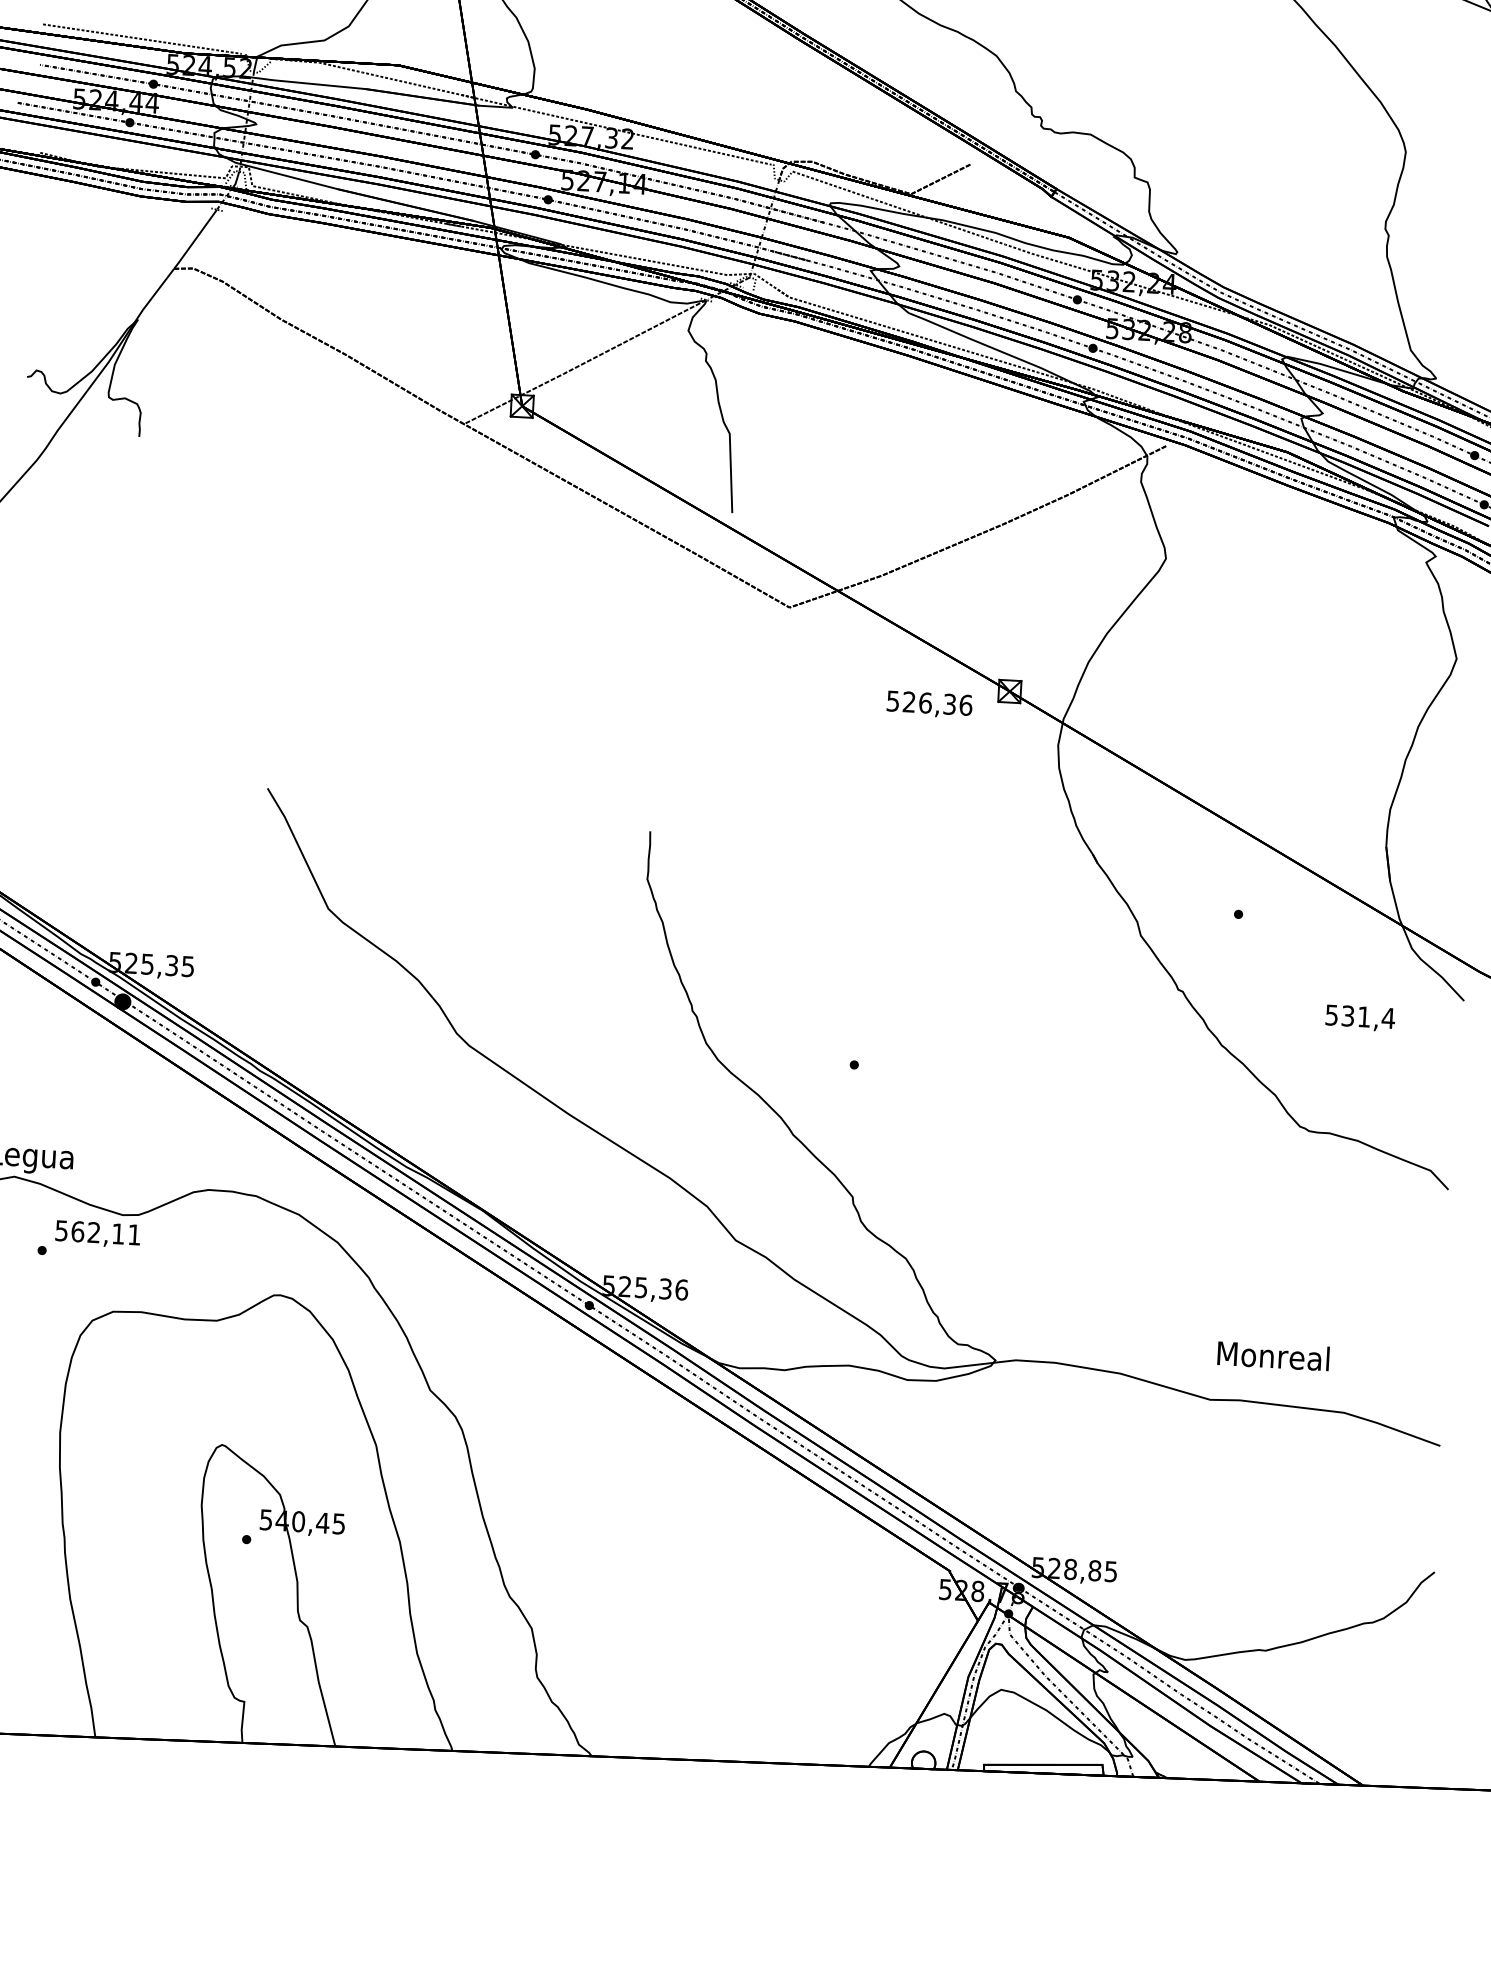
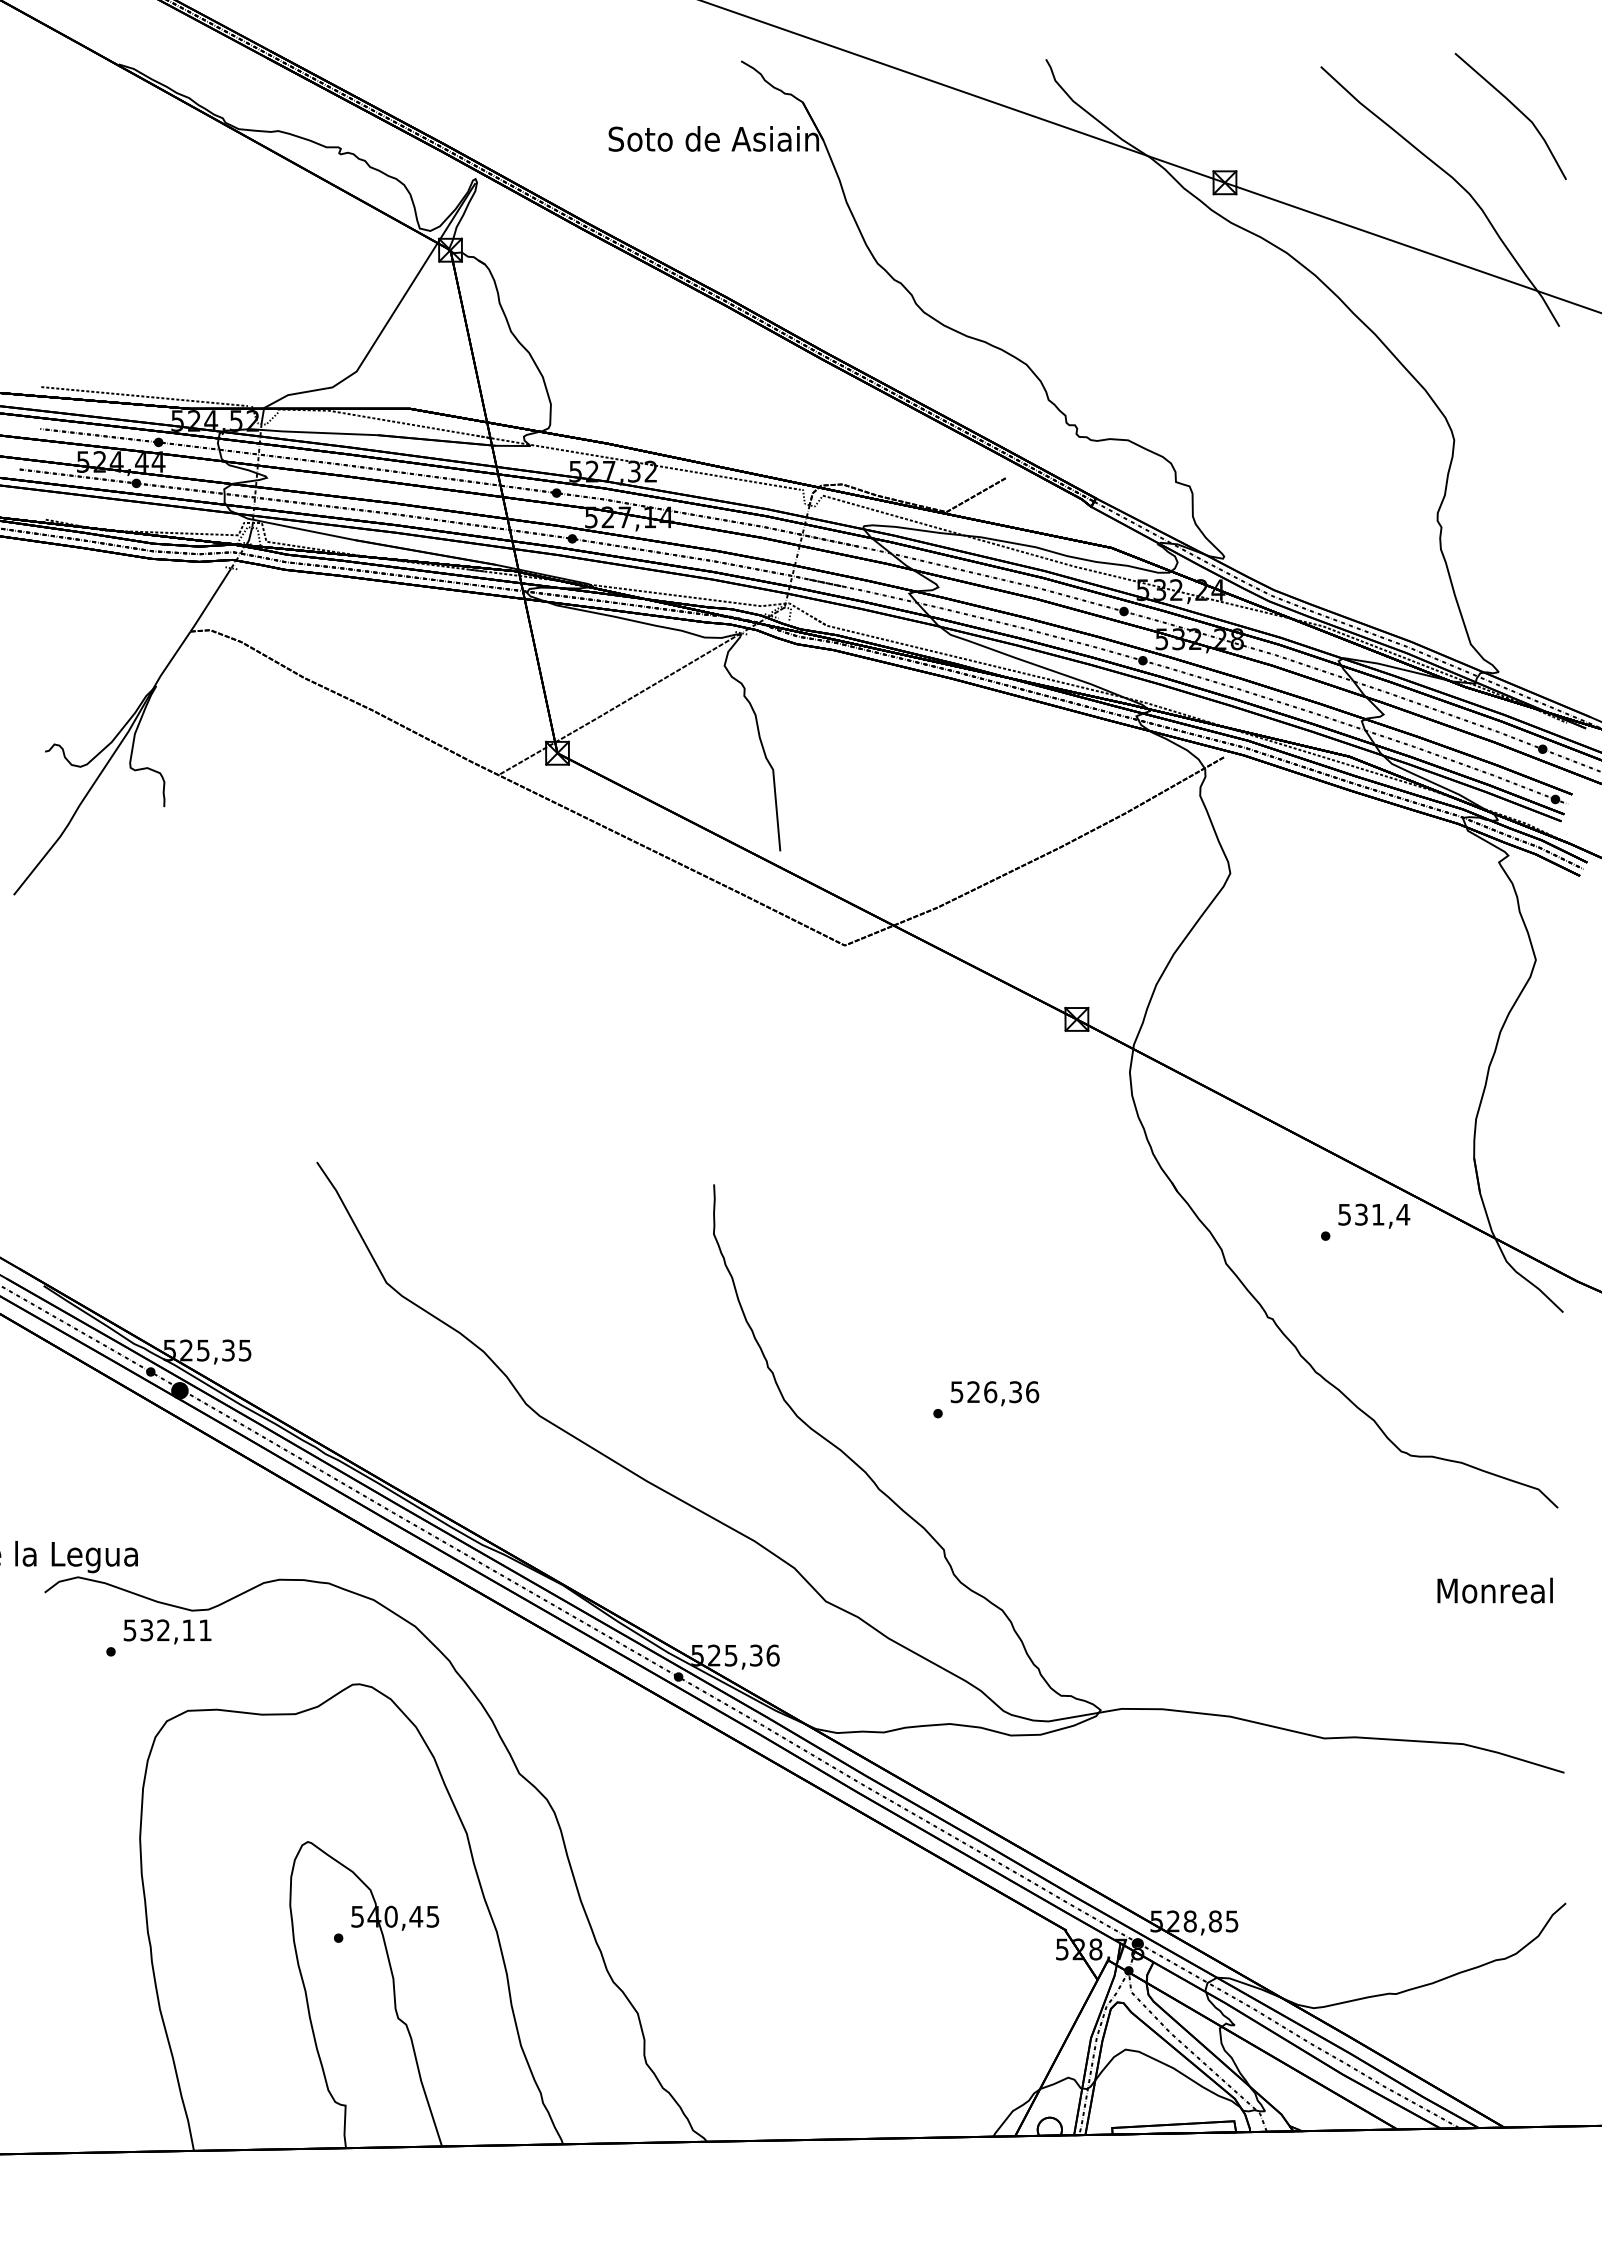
text: (929, 704) -> (994, 1393), moved
text: (1360, 1017) -> (1374, 1215), moved
text: (77, 1231) -> (146, 1630), 562,11 -> 532,11
text: (1272, 1355) -> (1494, 1590), moved

